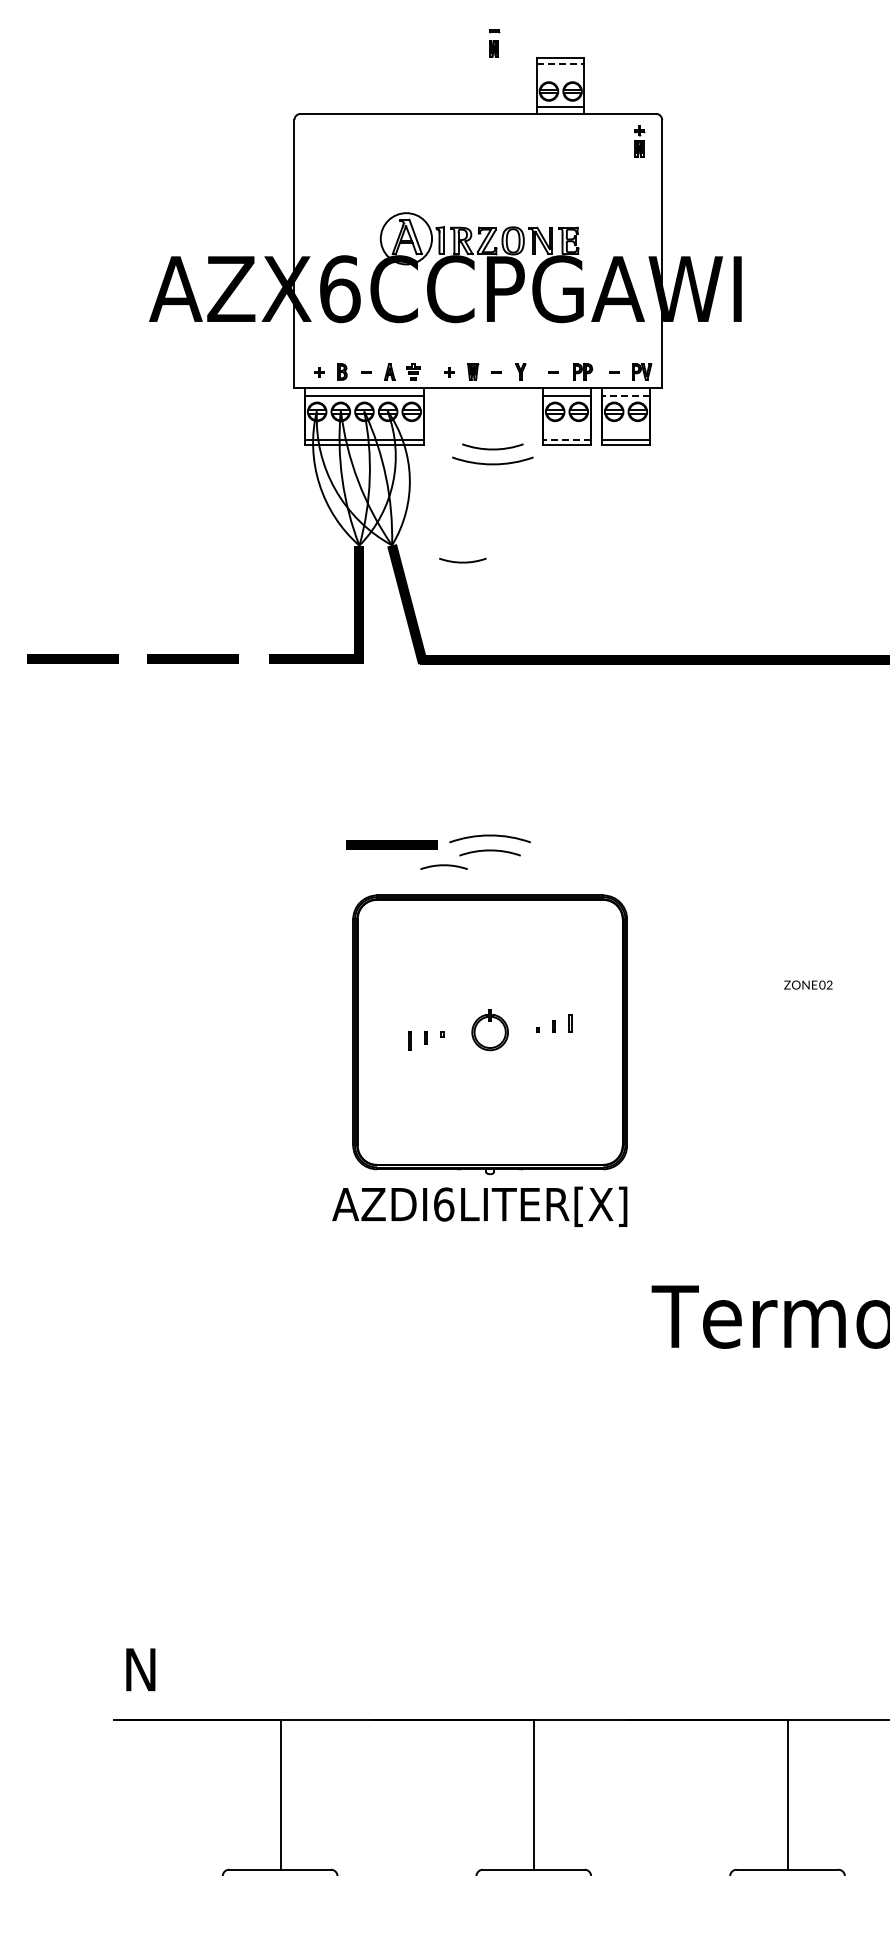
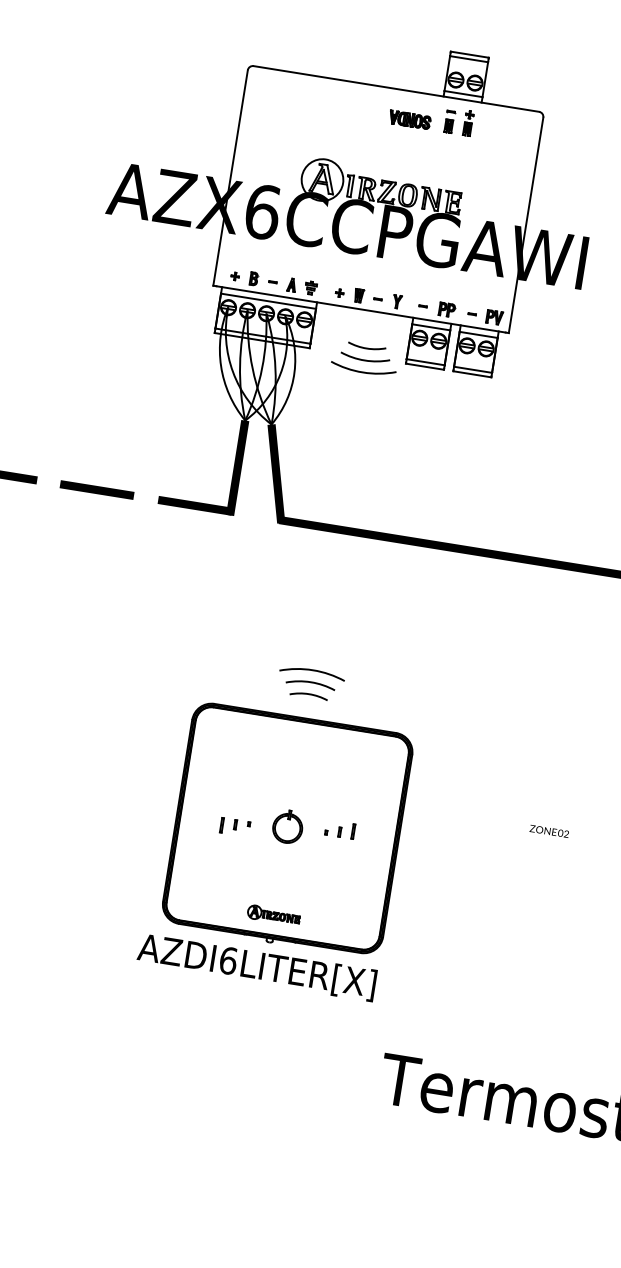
part: (494, 43) -> (449, 121), moved
line: (560, 63) -> (468, 59), dashed -> solid
part: (639, 141) -> (468, 123), moved
part: (500, 148) -> (409, 119), added
line: (626, 396) -> (479, 335), dashed -> solid
line: (567, 439) -> (426, 362), dashed -> solid
arc: (462, 561) -> (366, 347), moved
line: (391, 844) -> (232, 664), removed
arc: (443, 866) -> (308, 695), moved
part: (489, 1140) -> (273, 915), added

